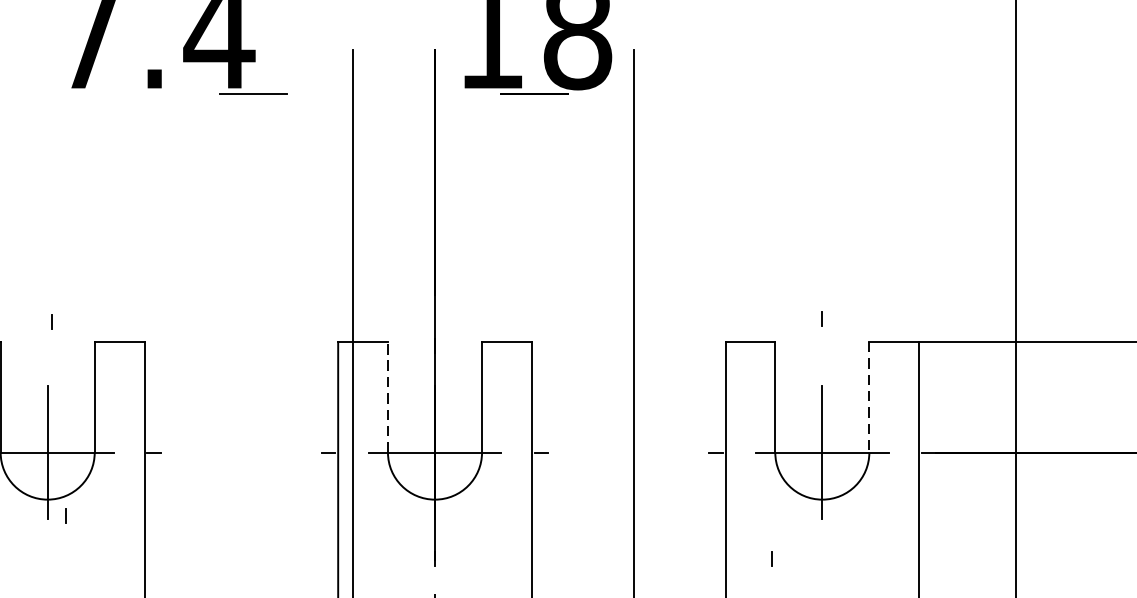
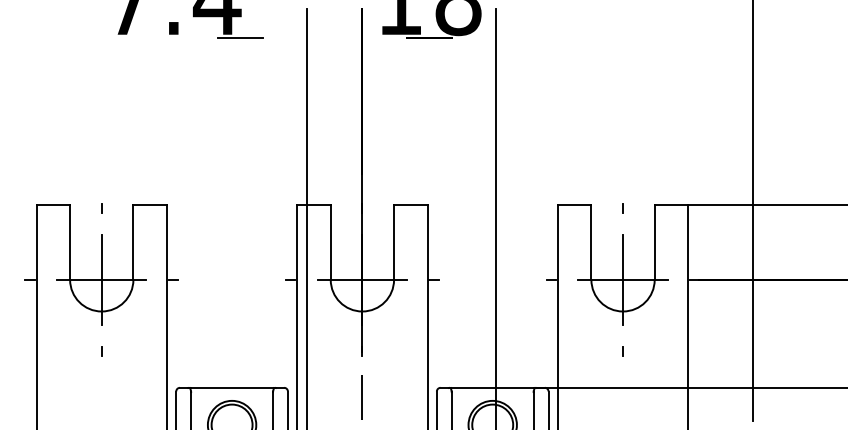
line: (821, 319) -> (622, 208), moved
line: (51, 322) -> (101, 208), moved
line: (387, 397) -> (330, 242), dashed -> solid
line: (869, 398) -> (654, 243), dashed -> solid
line: (65, 515) -> (101, 351), moved
line: (770, 559) -> (622, 351), moved

